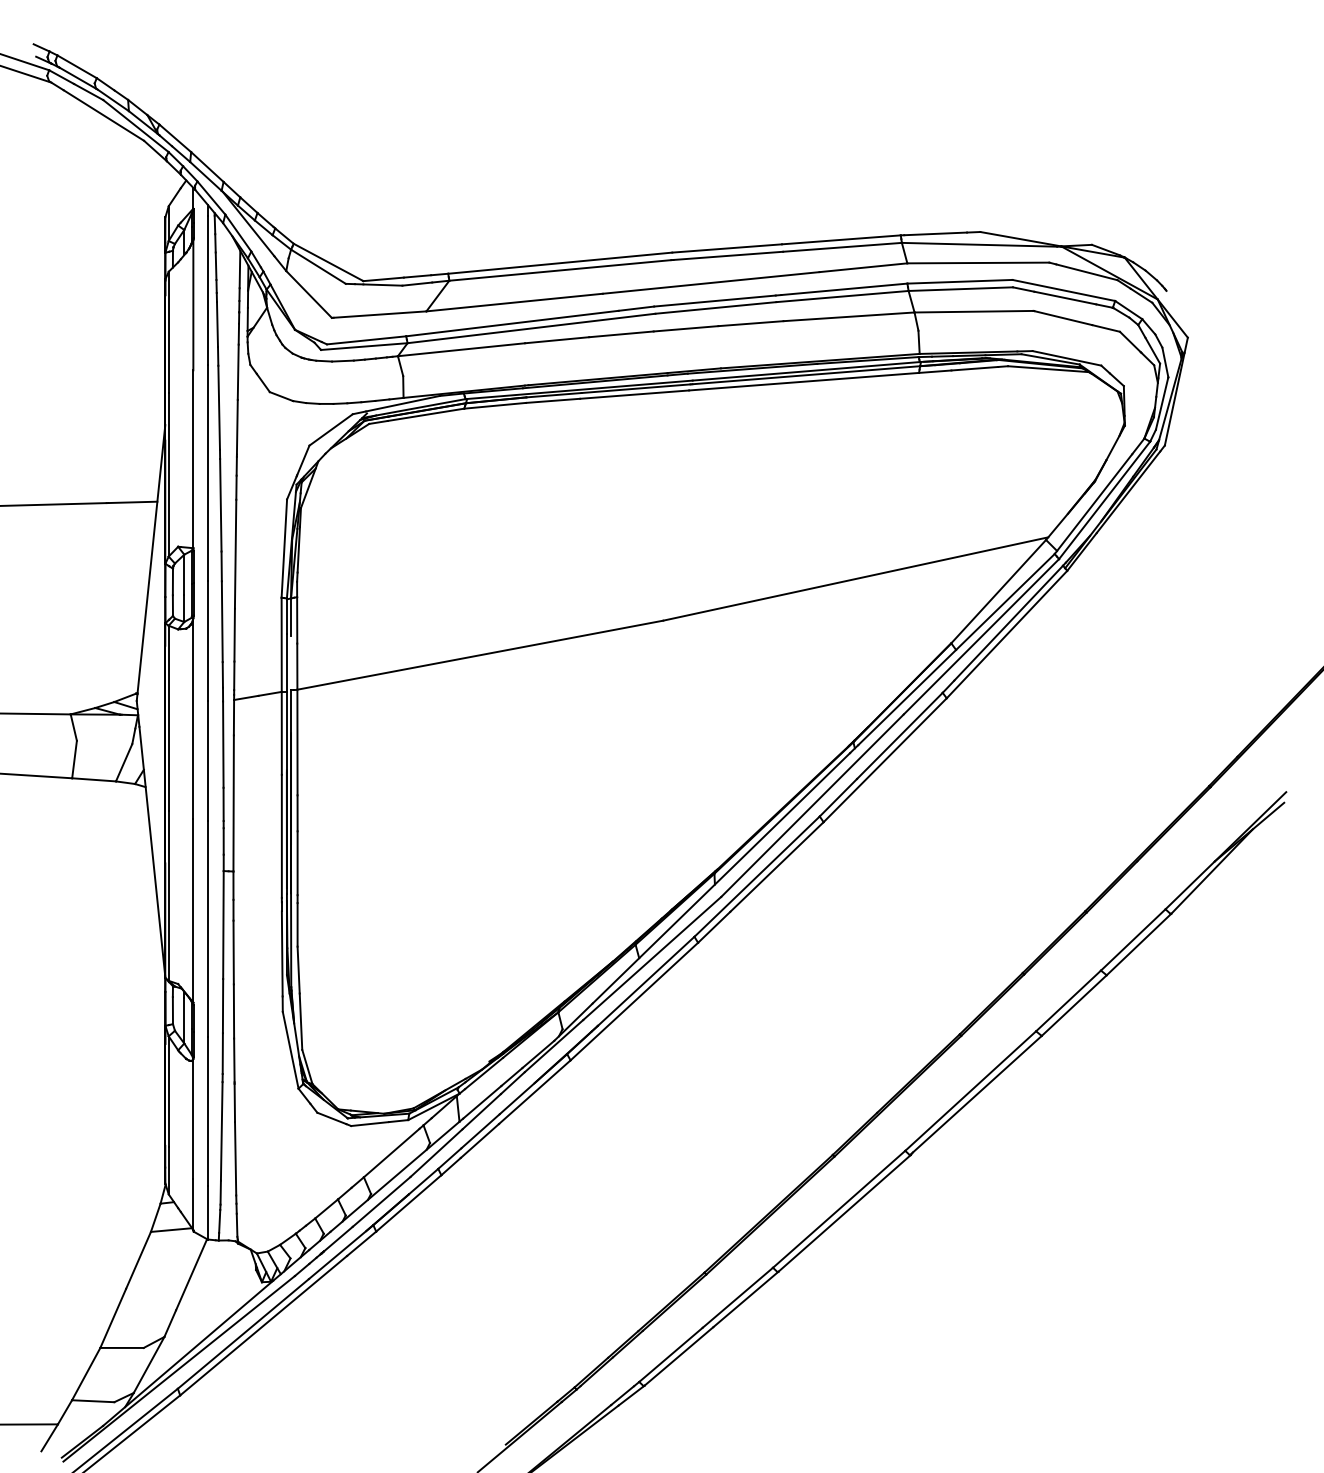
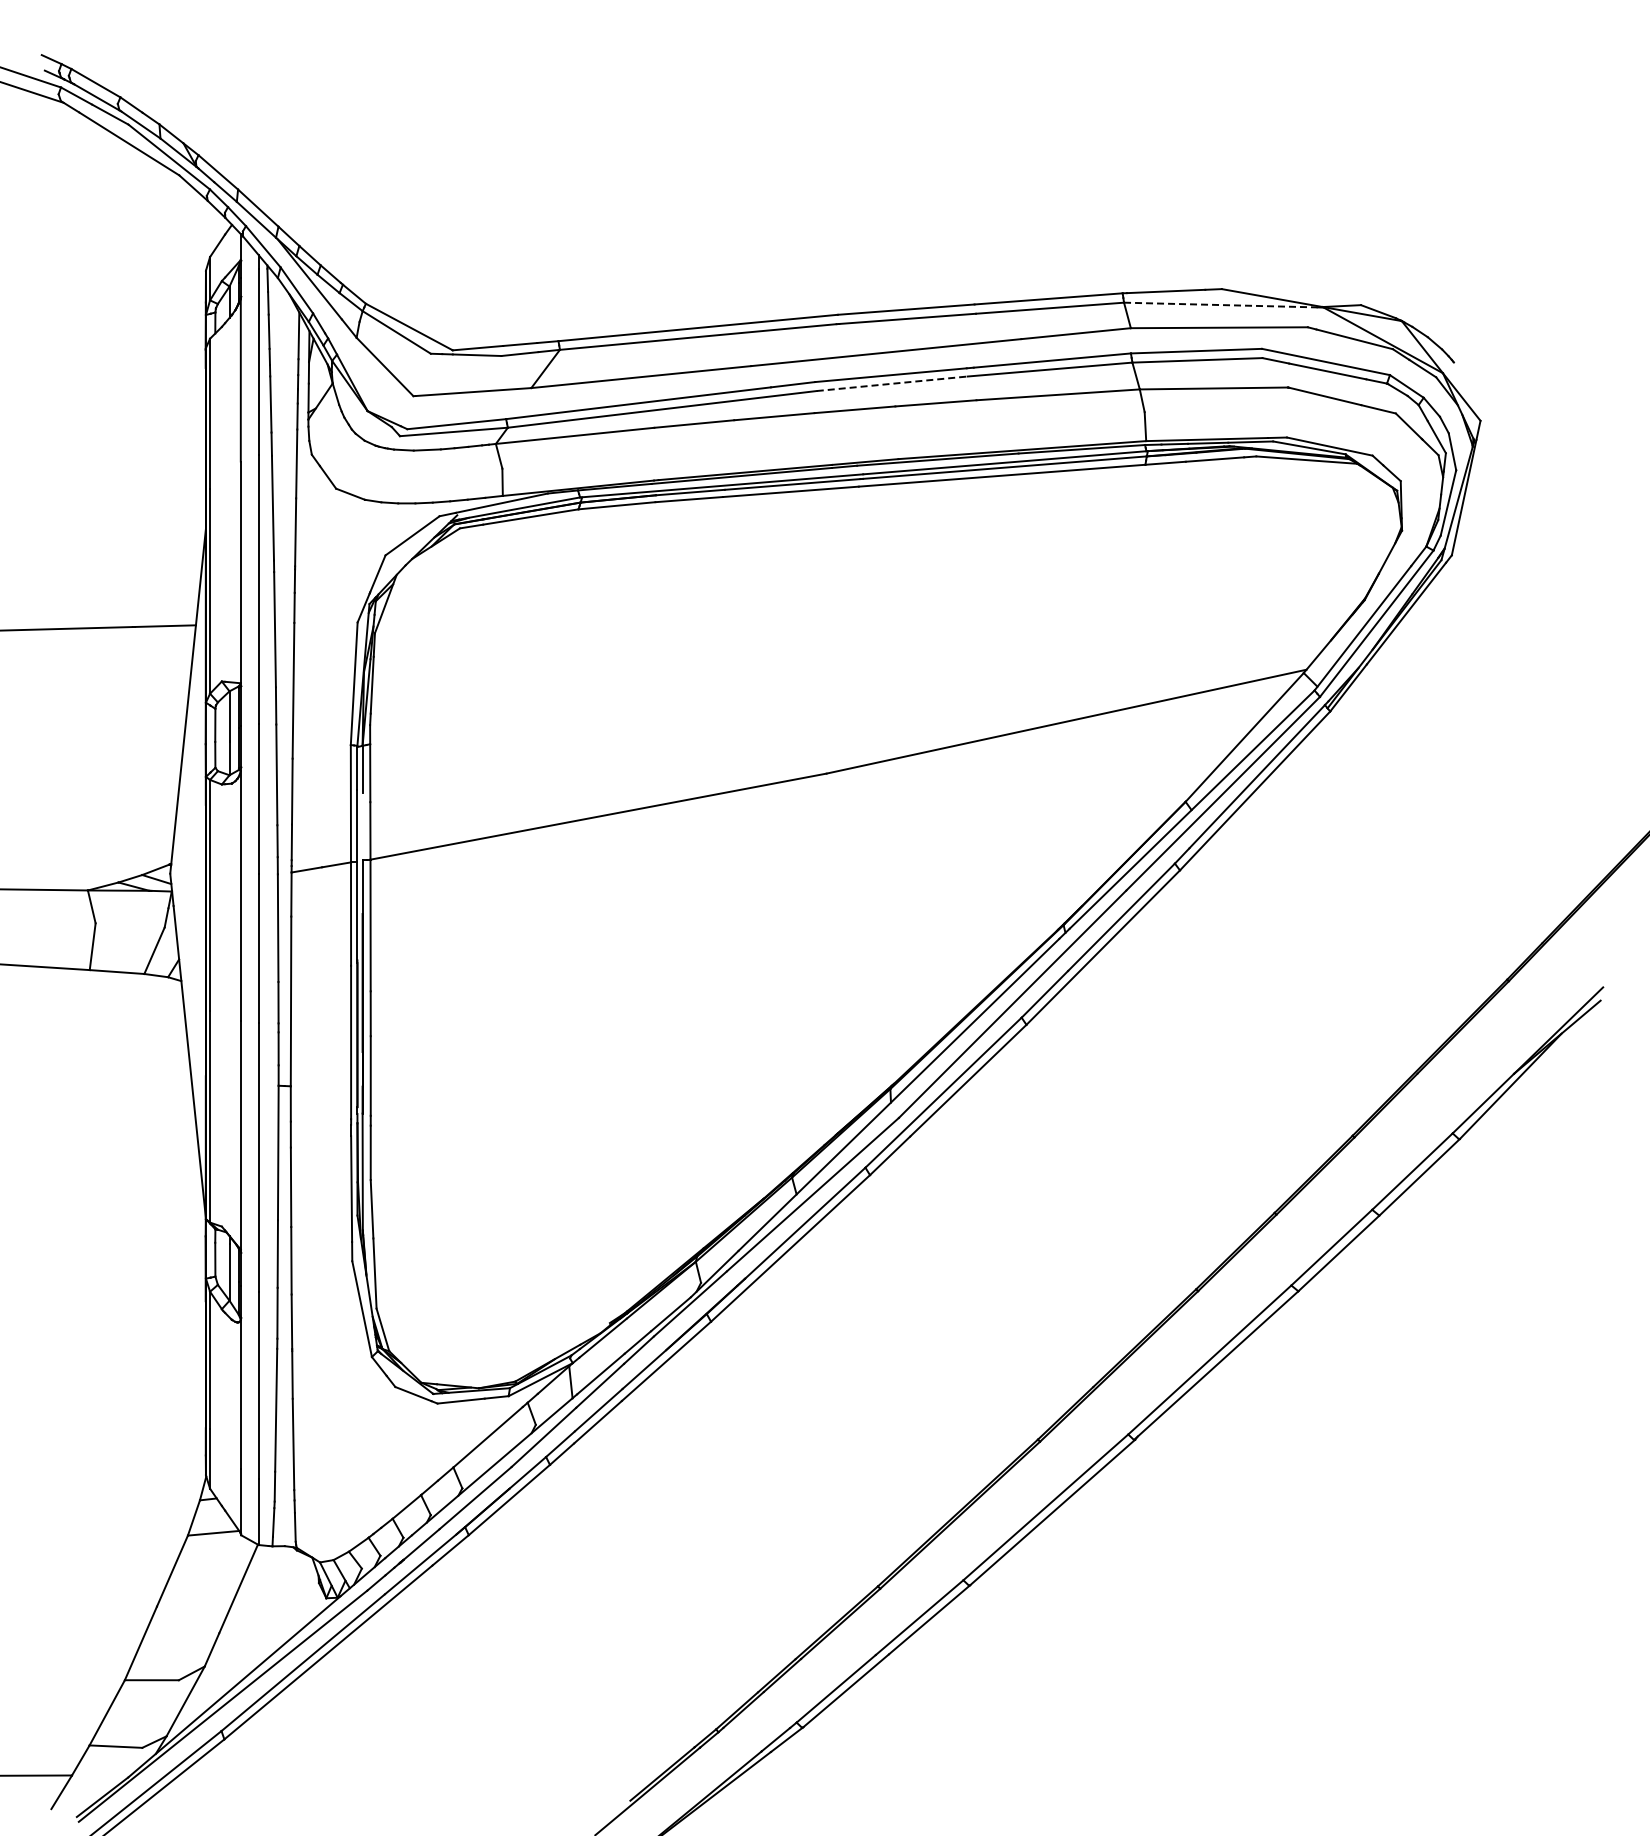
line: (979, 245) -> (1220, 305), solid -> dashed
line: (716, 307) -> (892, 383), solid -> dashed

